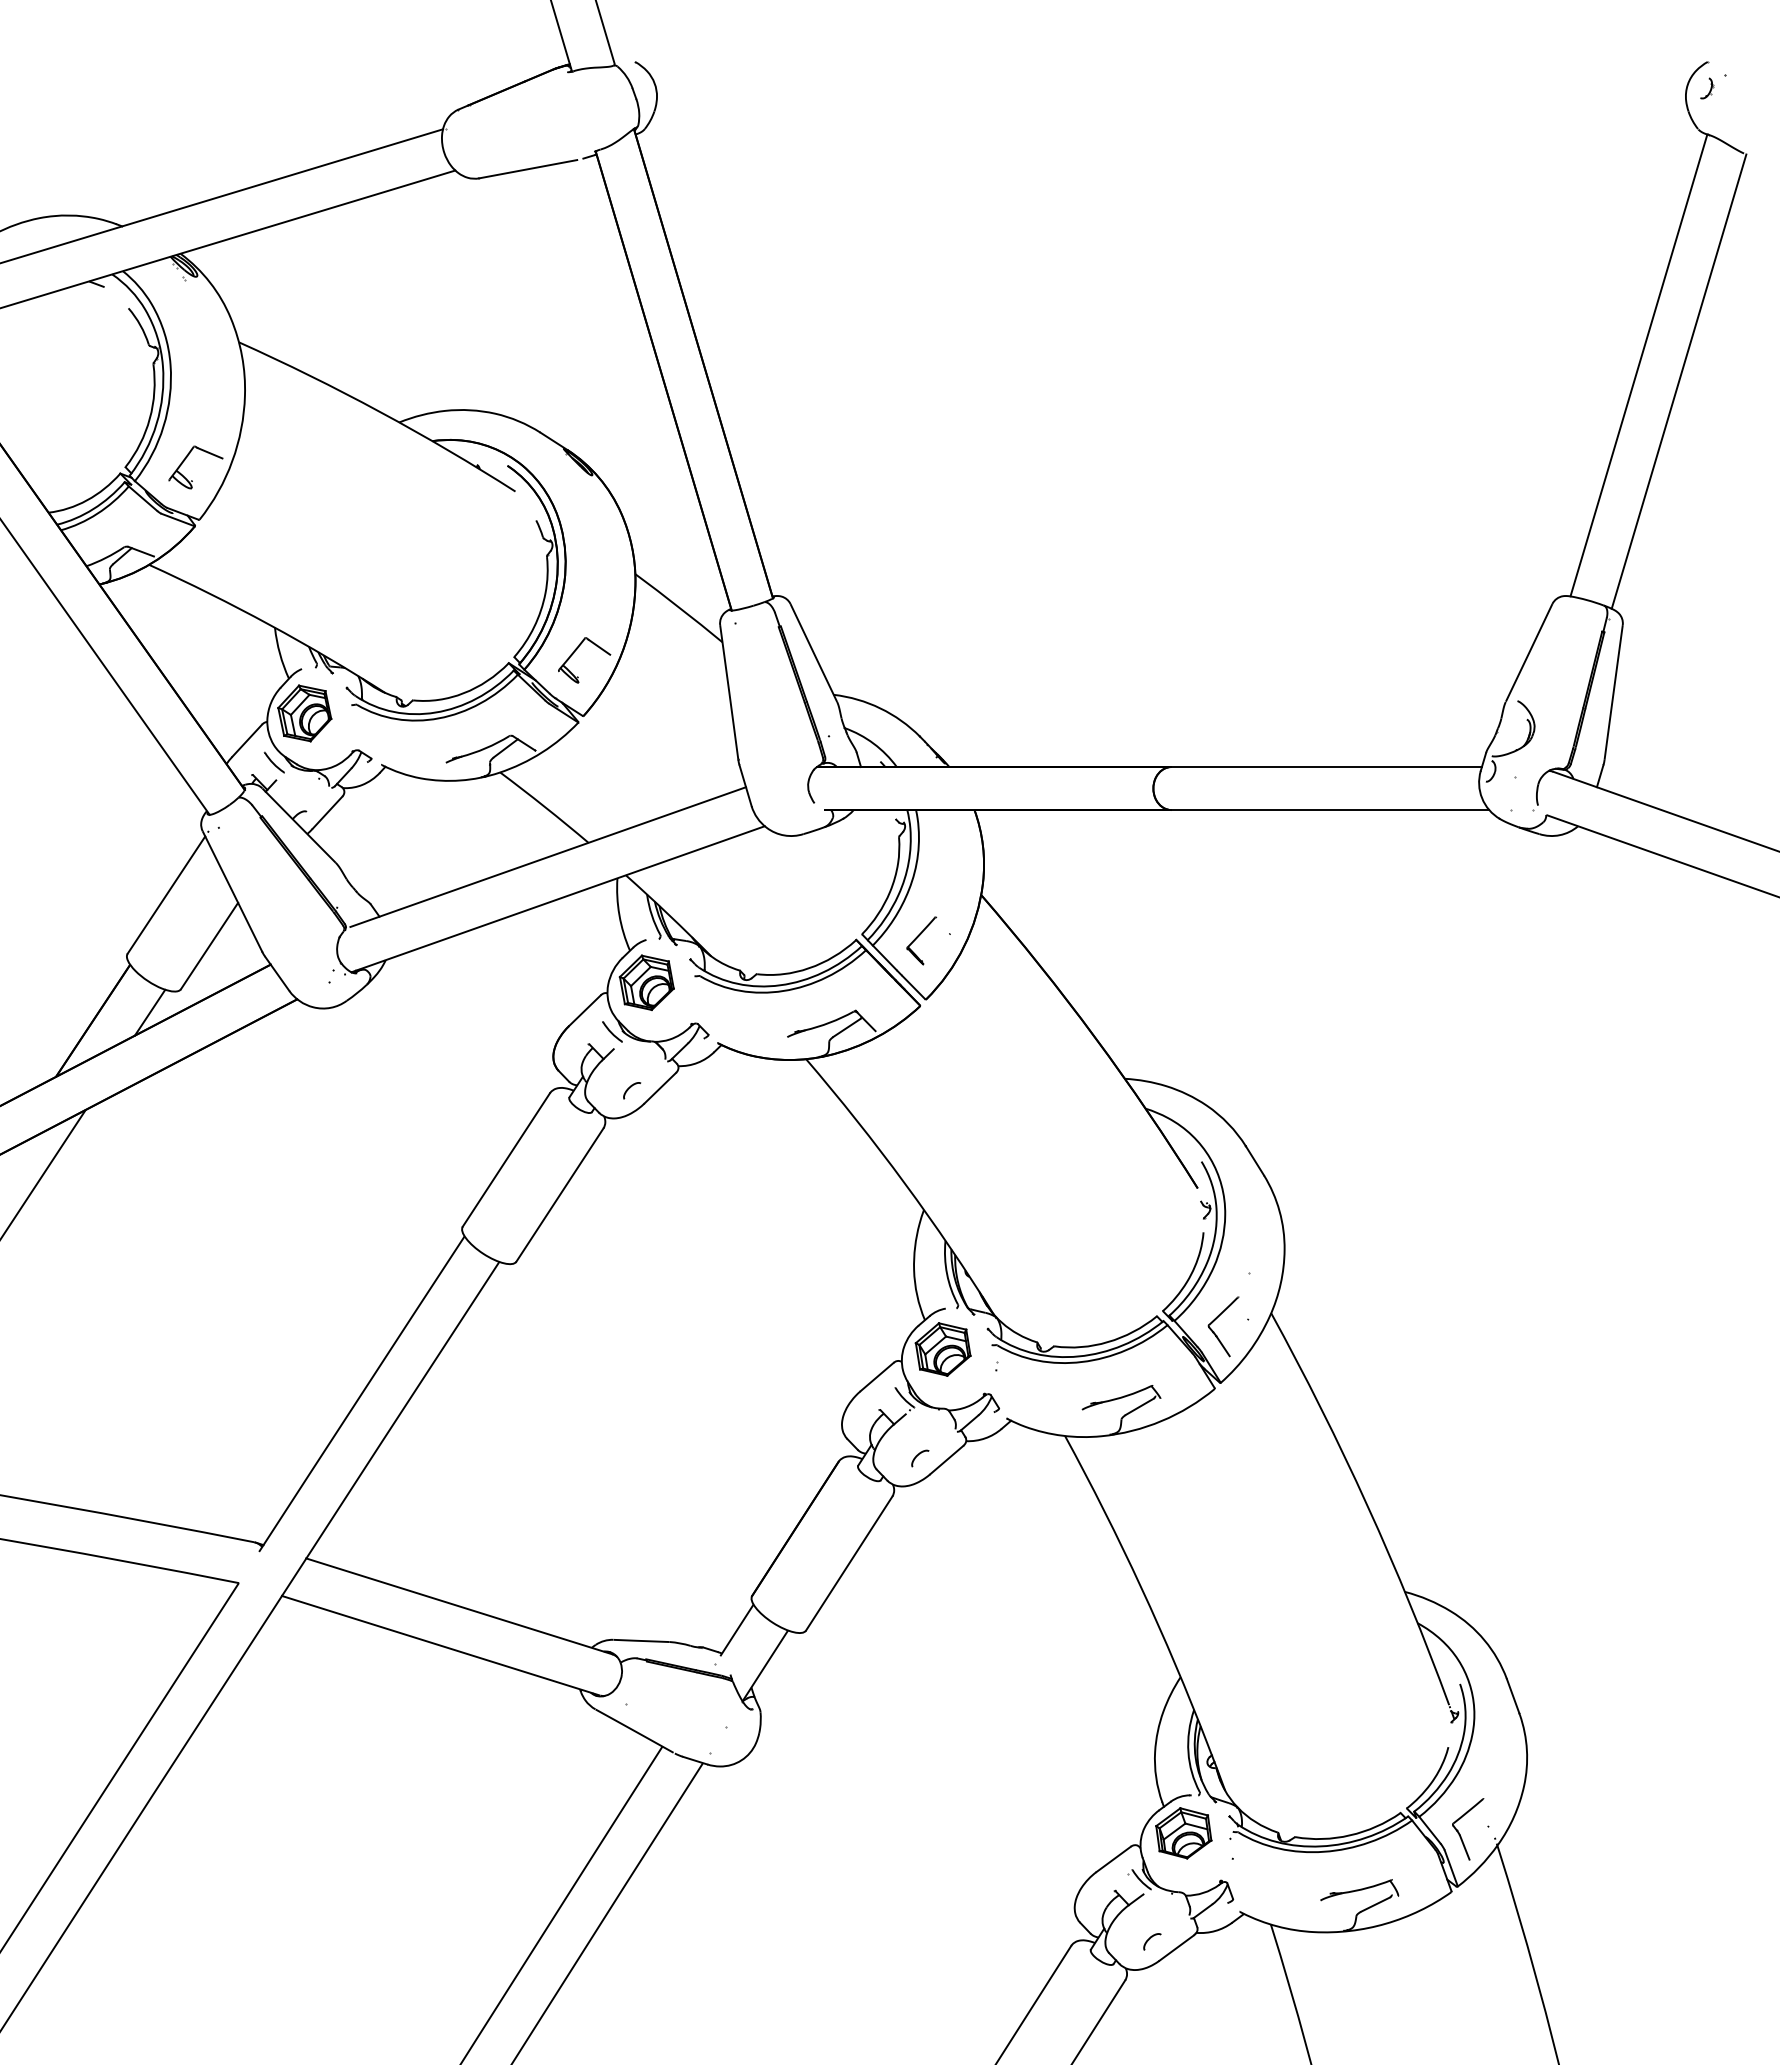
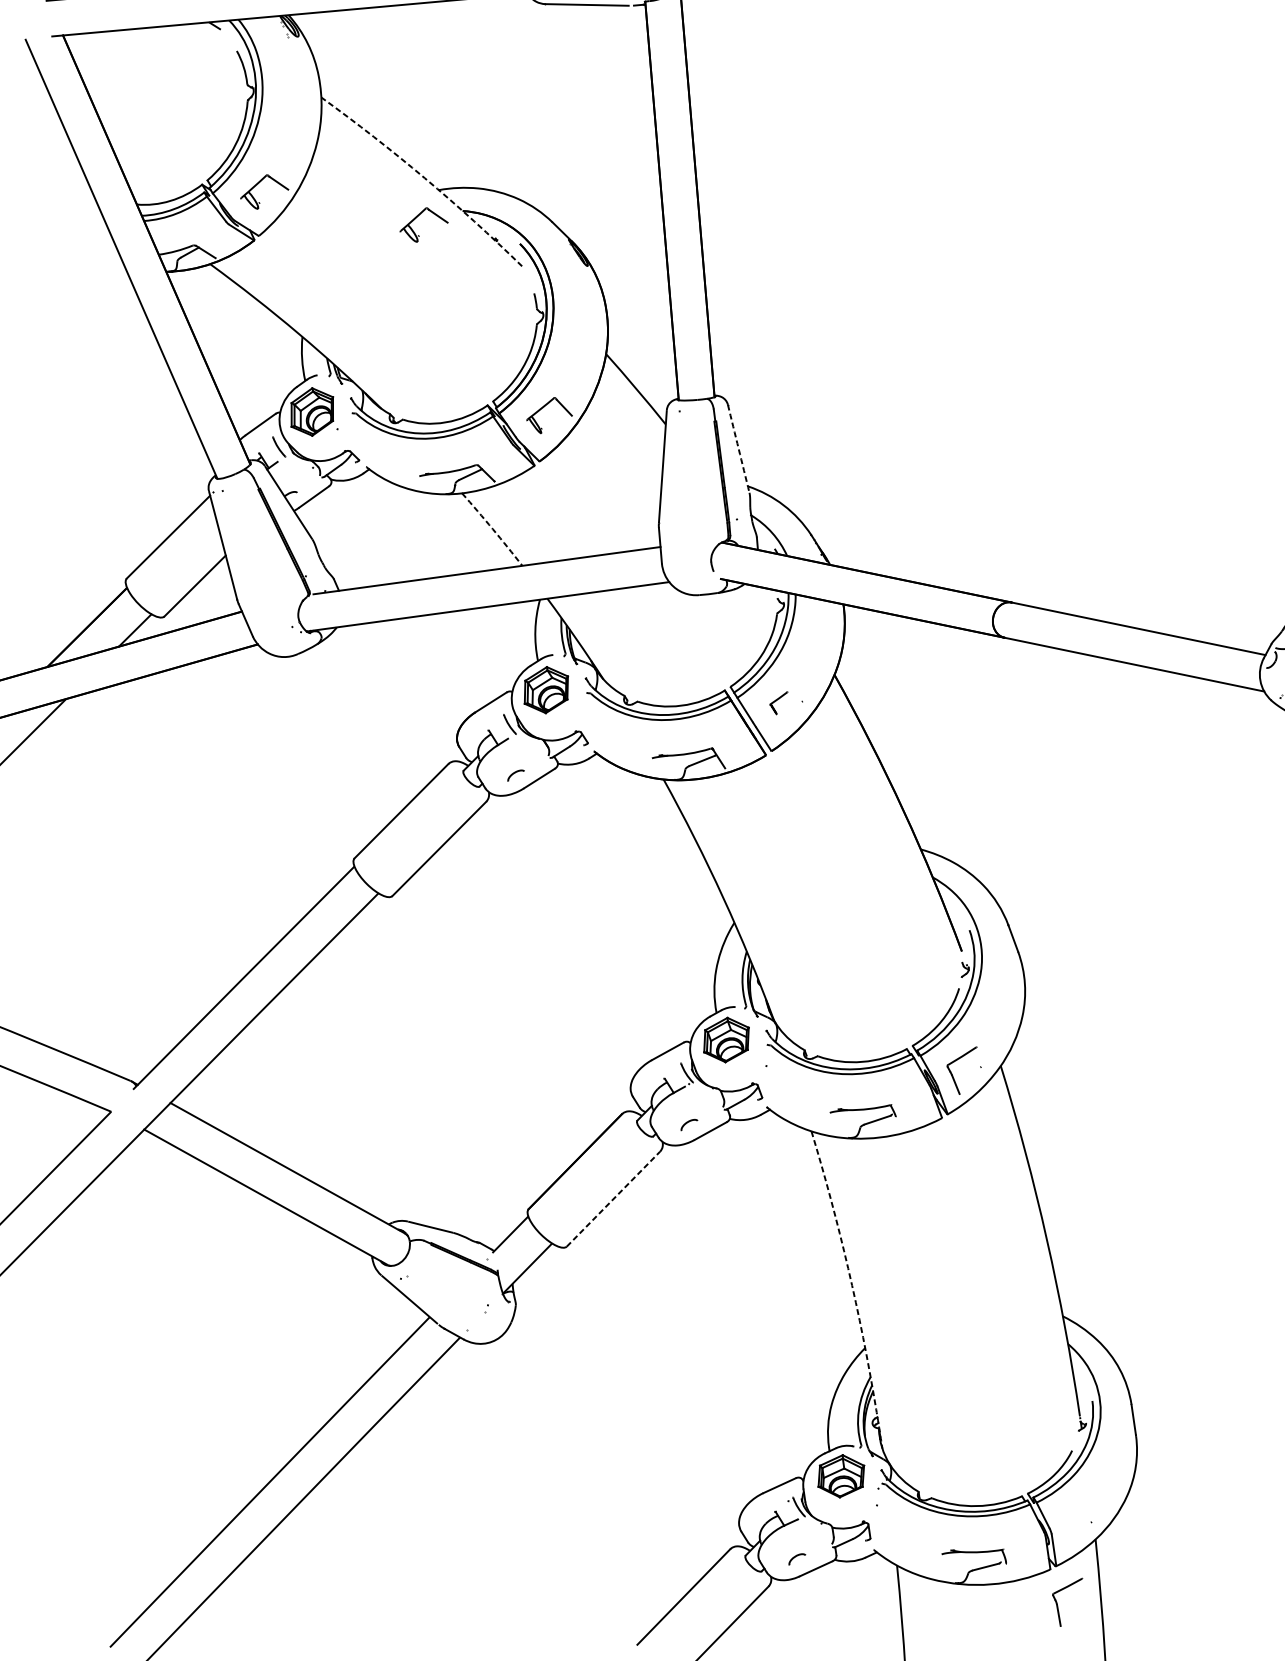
arc: (380, 411) -> (425, 178), solid -> dashed
part: (380, 460) -> (417, 218), added
line: (813, 653) -> (738, 449), solid -> dashed
line: (544, 807) -> (492, 529), solid -> dashed
part: (921, 940) -> (778, 702), size x0.6
line: (849, 1563) -> (613, 1199), solid -> dashed
line: (1152, 1612) -> (853, 1290), solid -> dashed
part: (1460, 1834) -> (1057, 1603), moved

